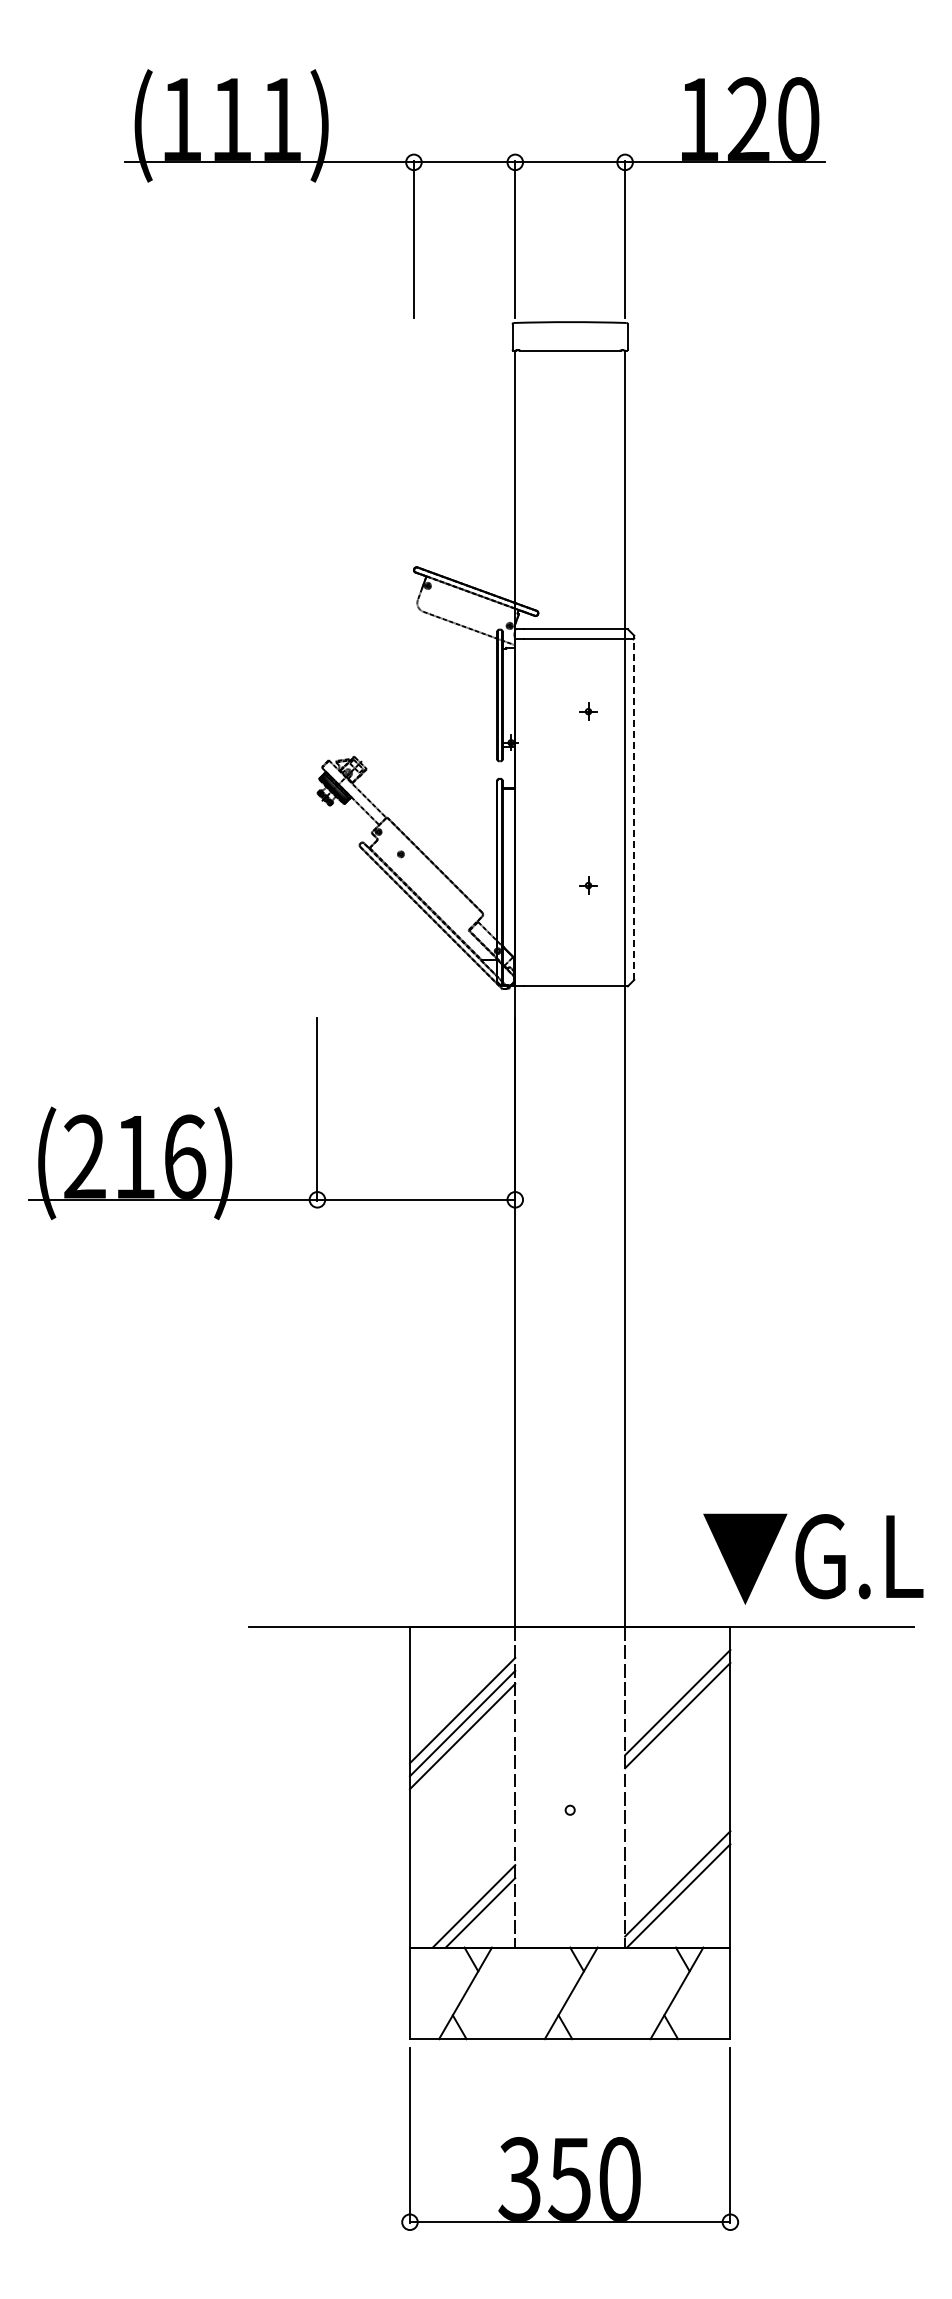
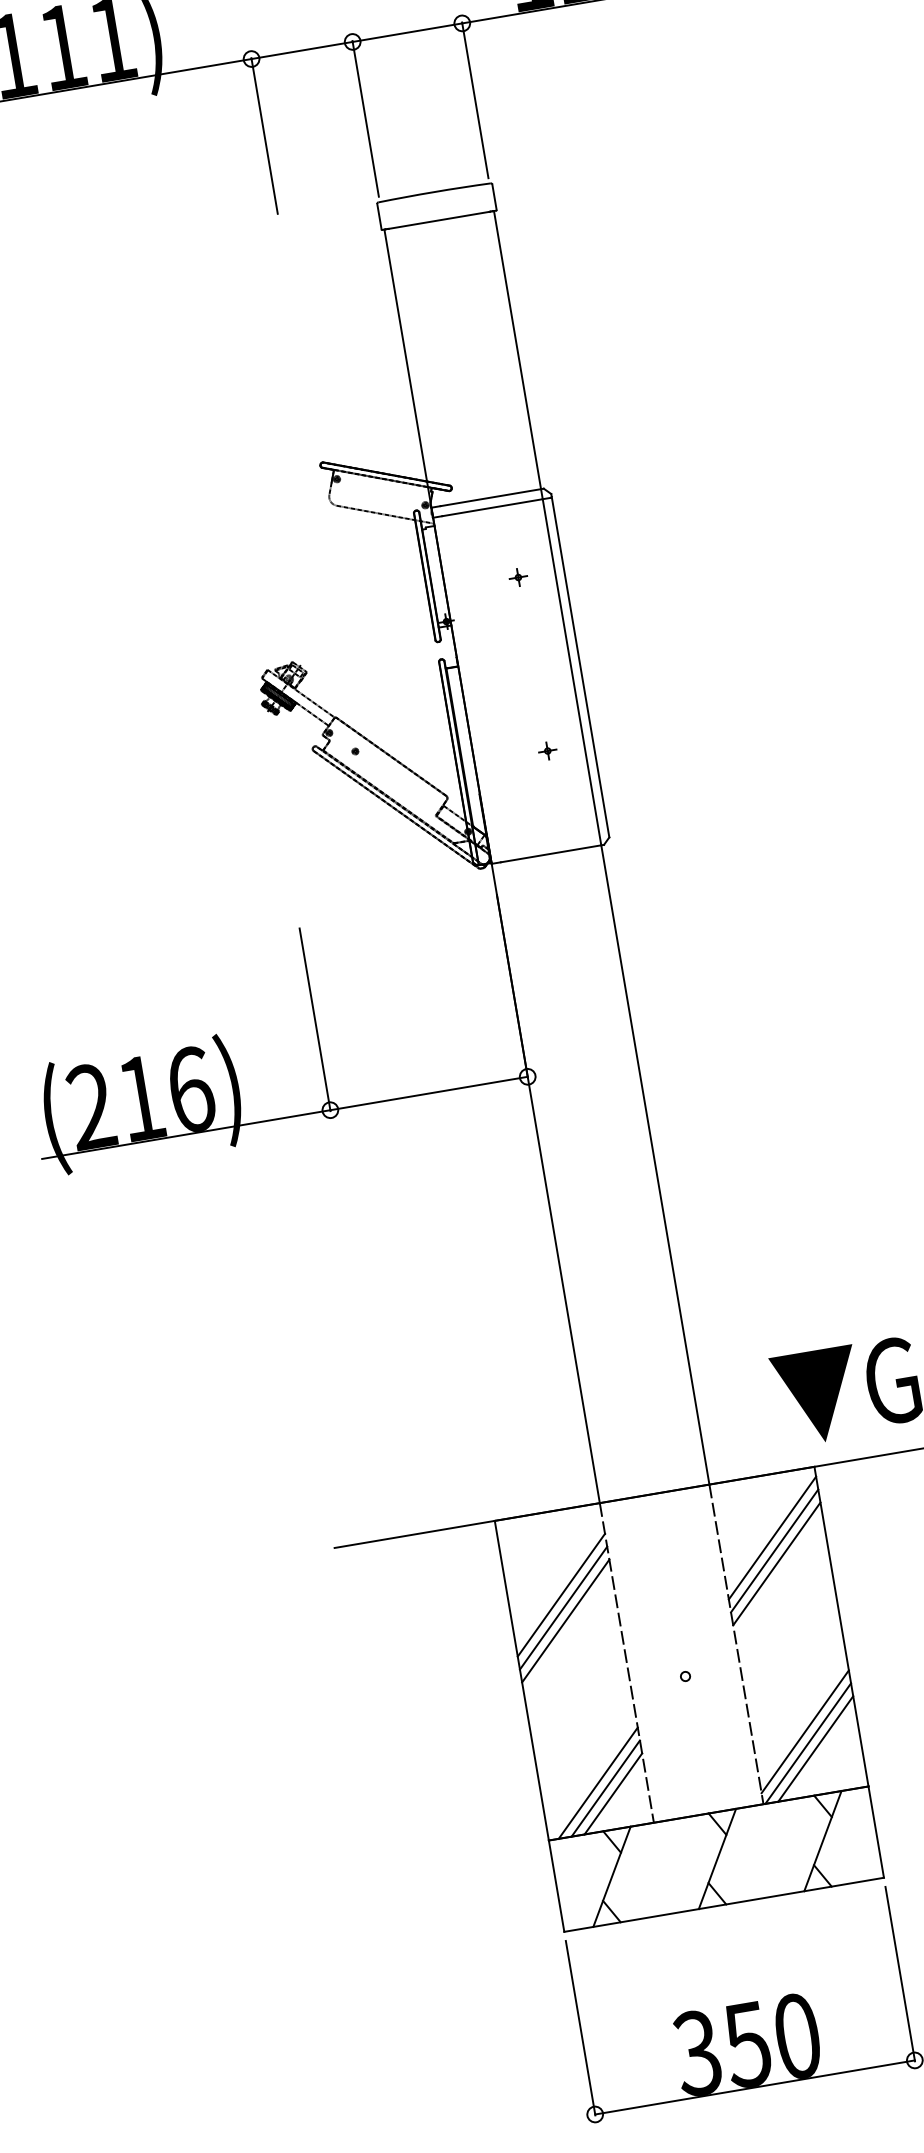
line: (634, 807) -> (580, 665), dashed -> solid
line: (677, 1689) -> (772, 1537), added
line: (467, 1899) -> (598, 1782), added
line: (684, 1902) -> (815, 1749), added

